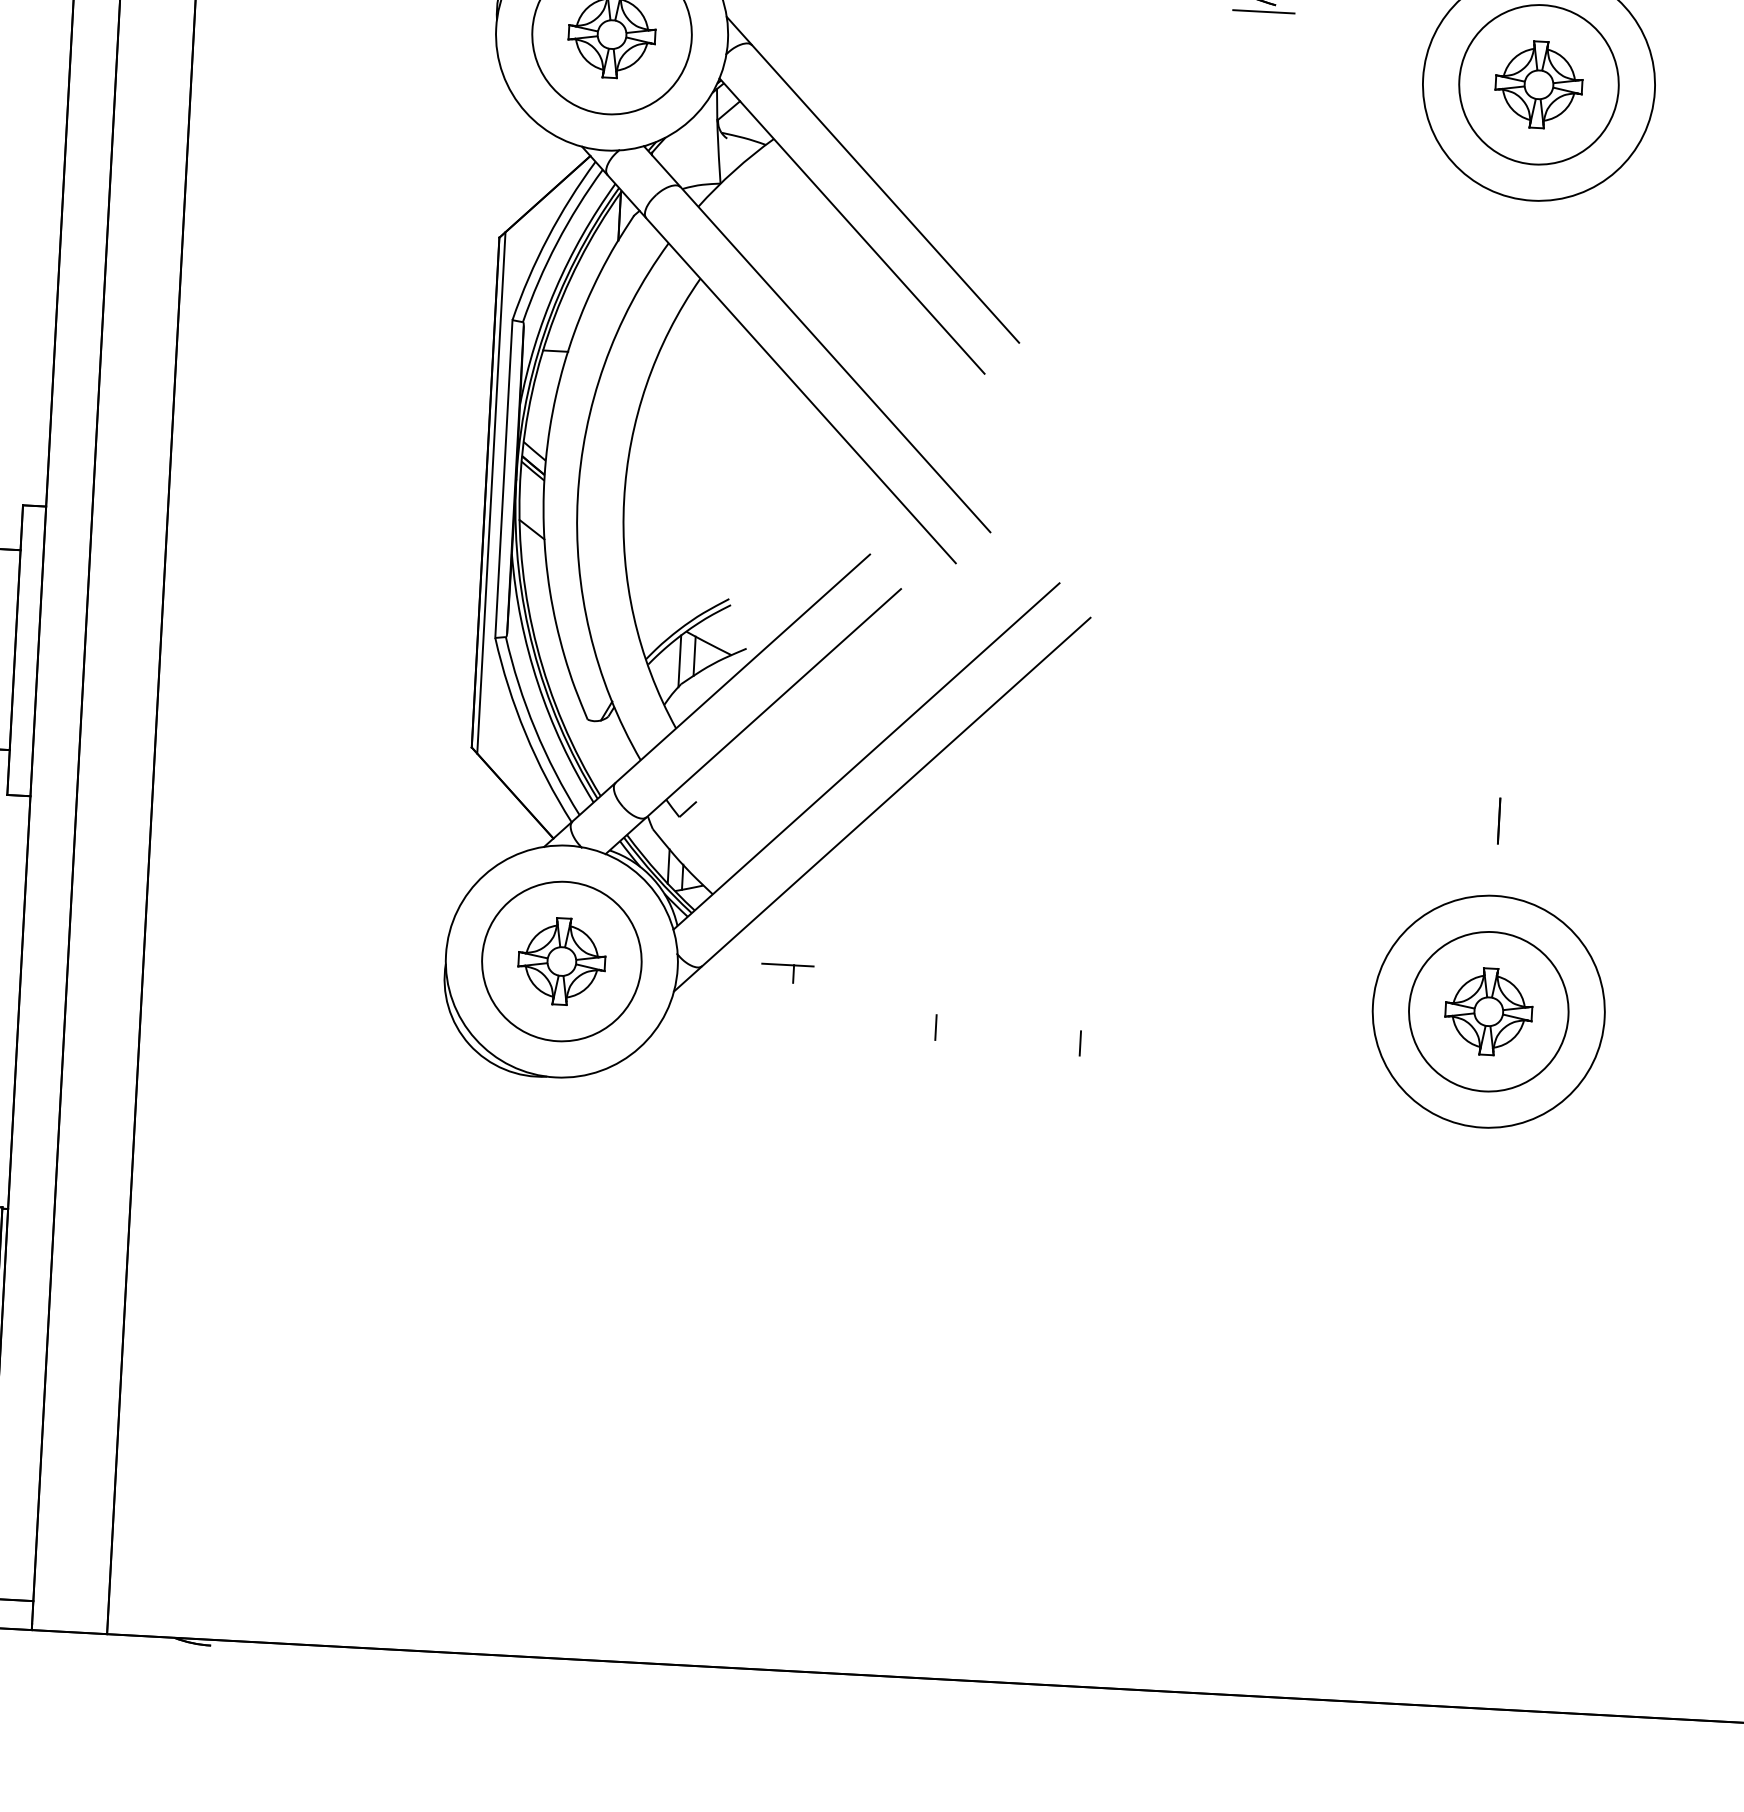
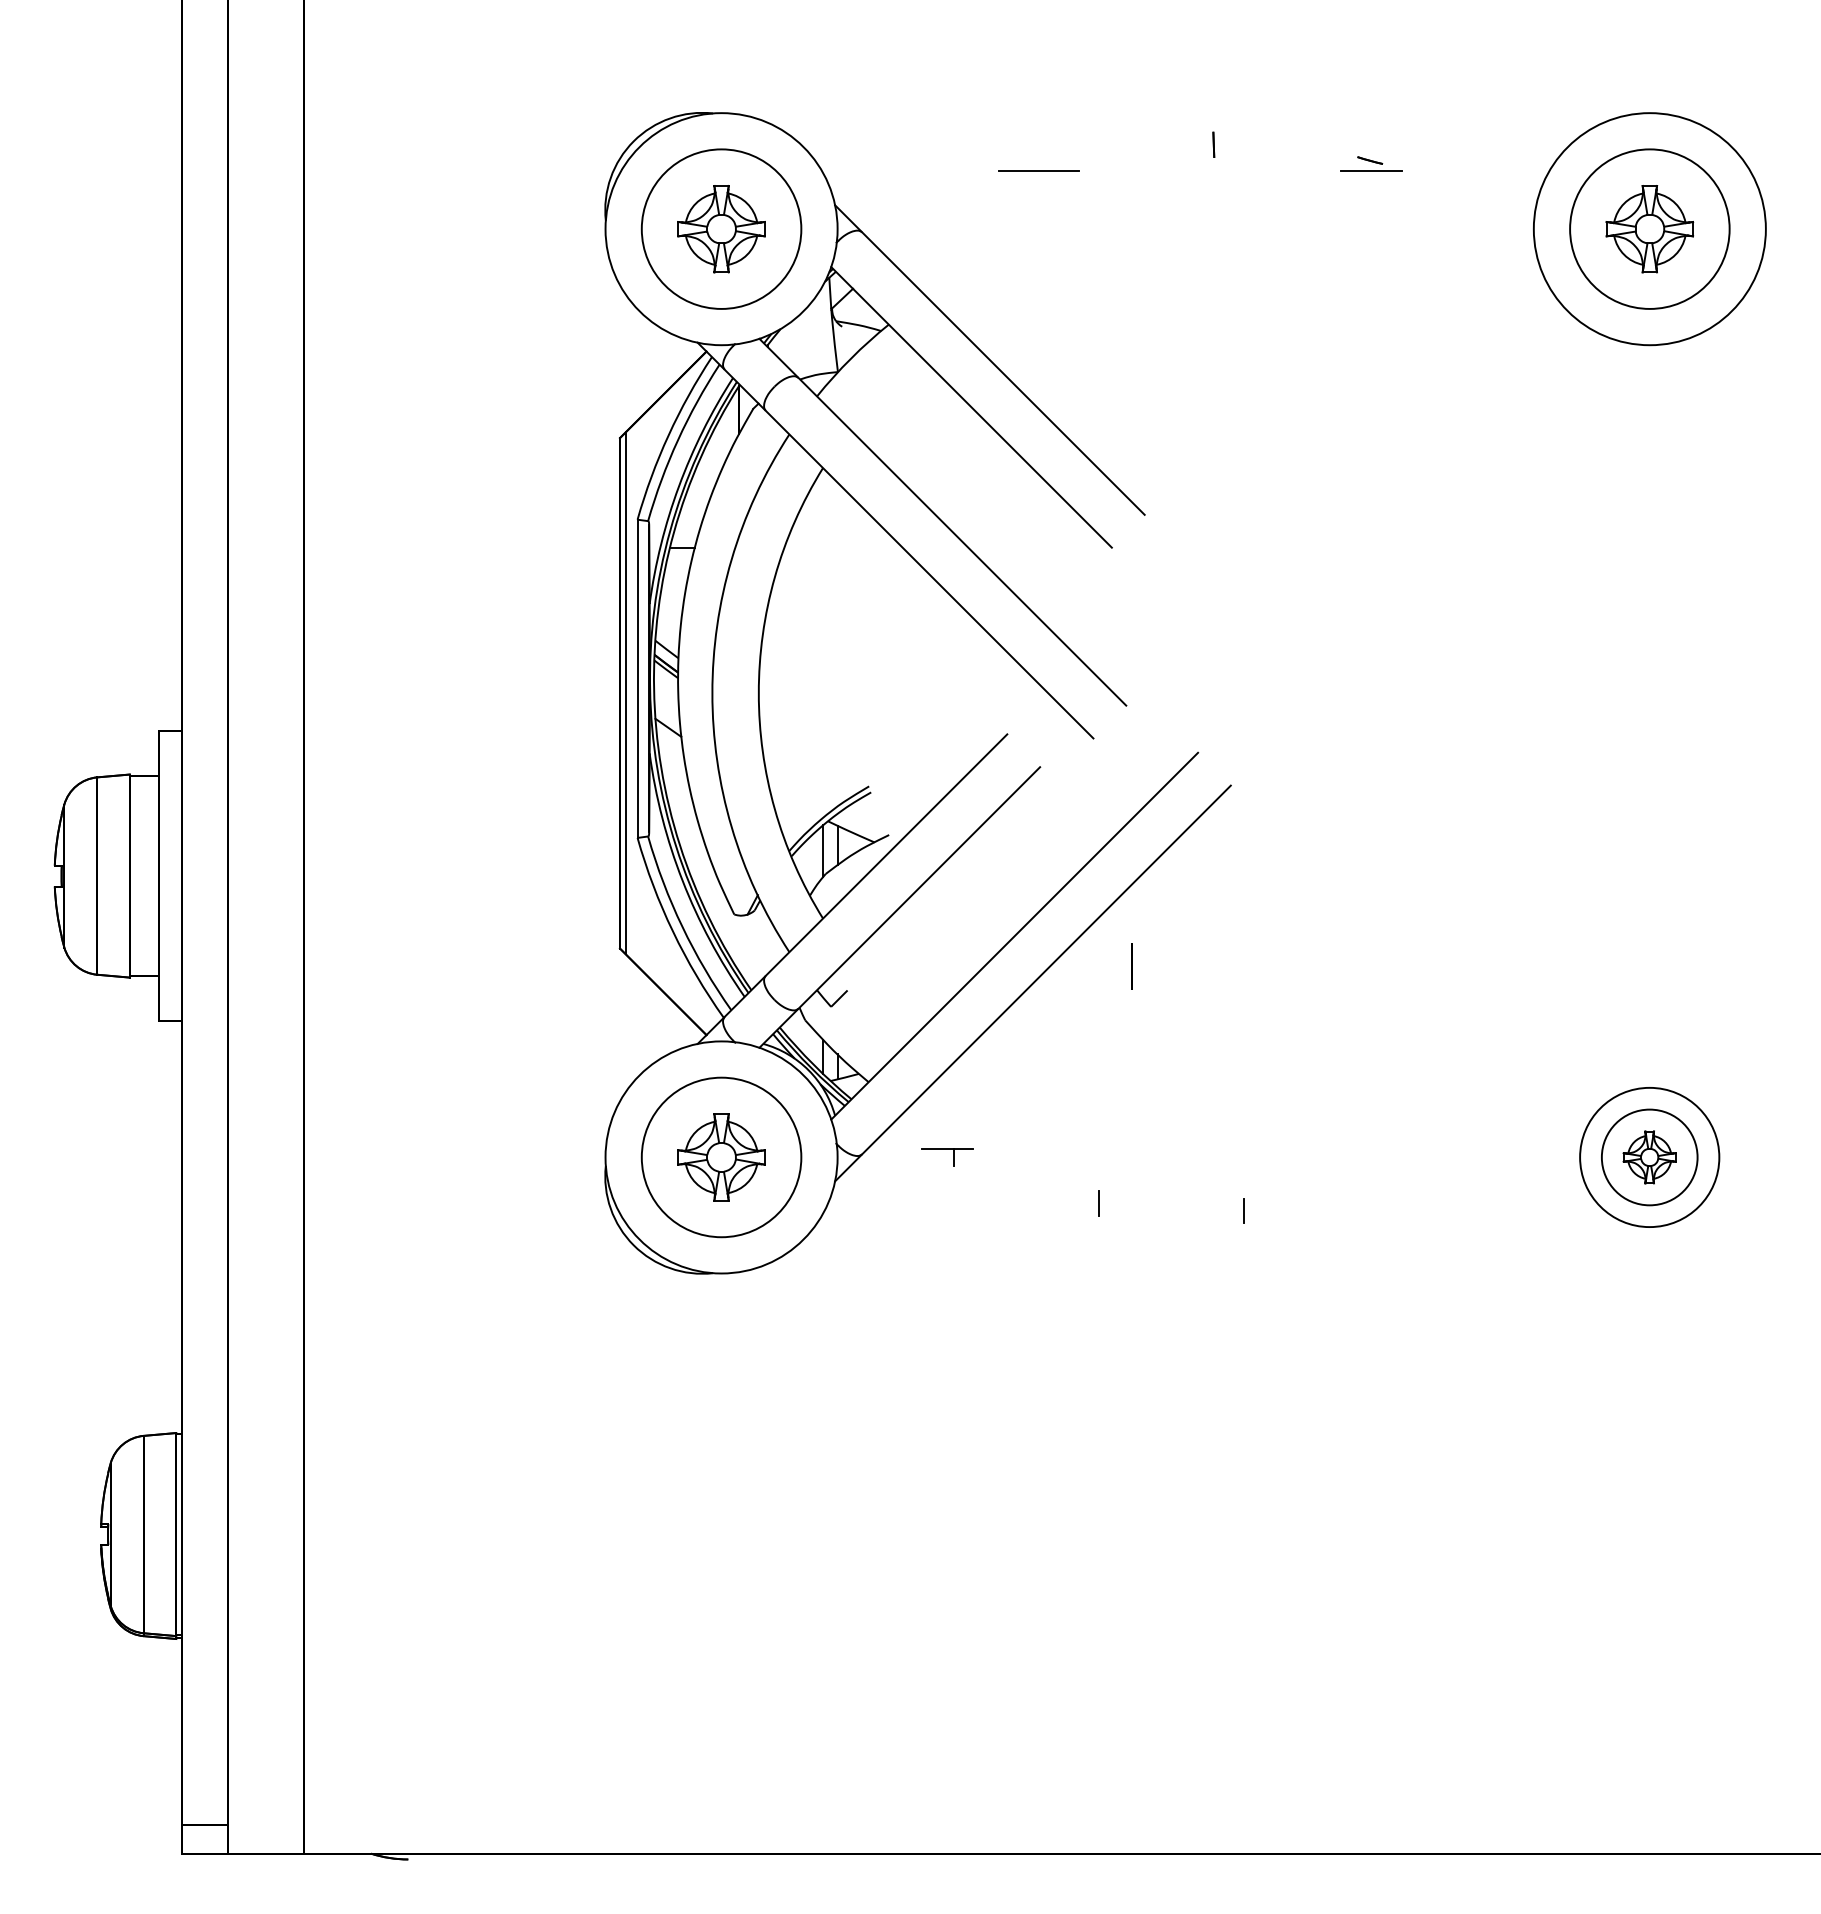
line: (1498, 821) -> (1131, 966), moved
part: (1488, 1011) -> (1649, 1157), size x0.6

